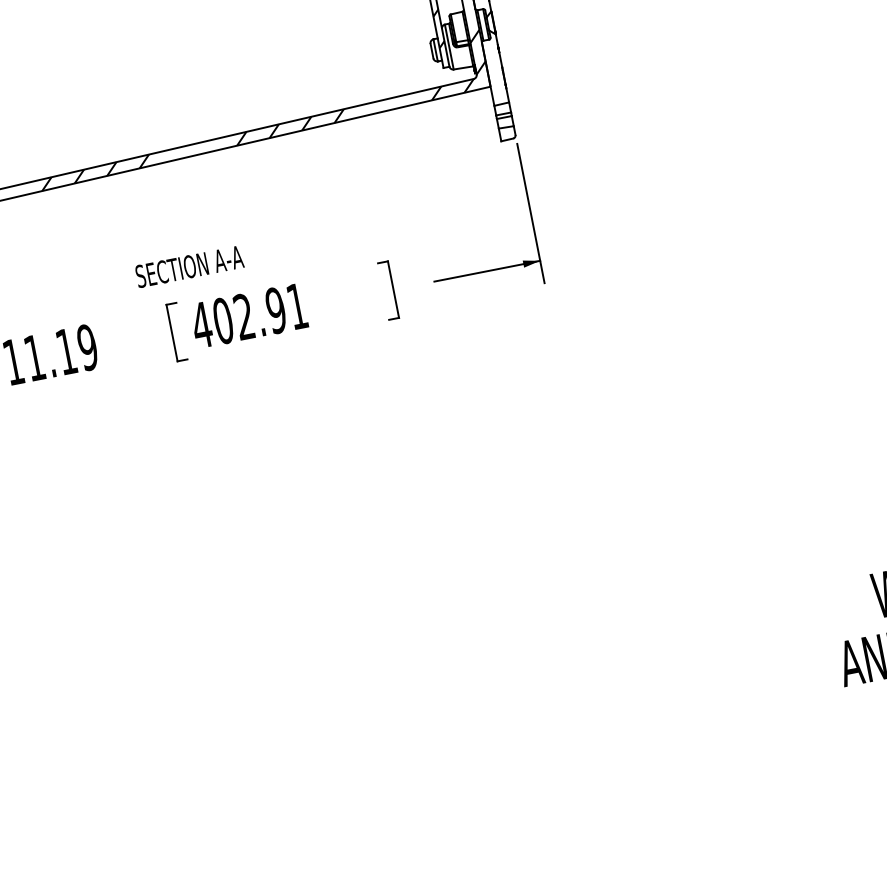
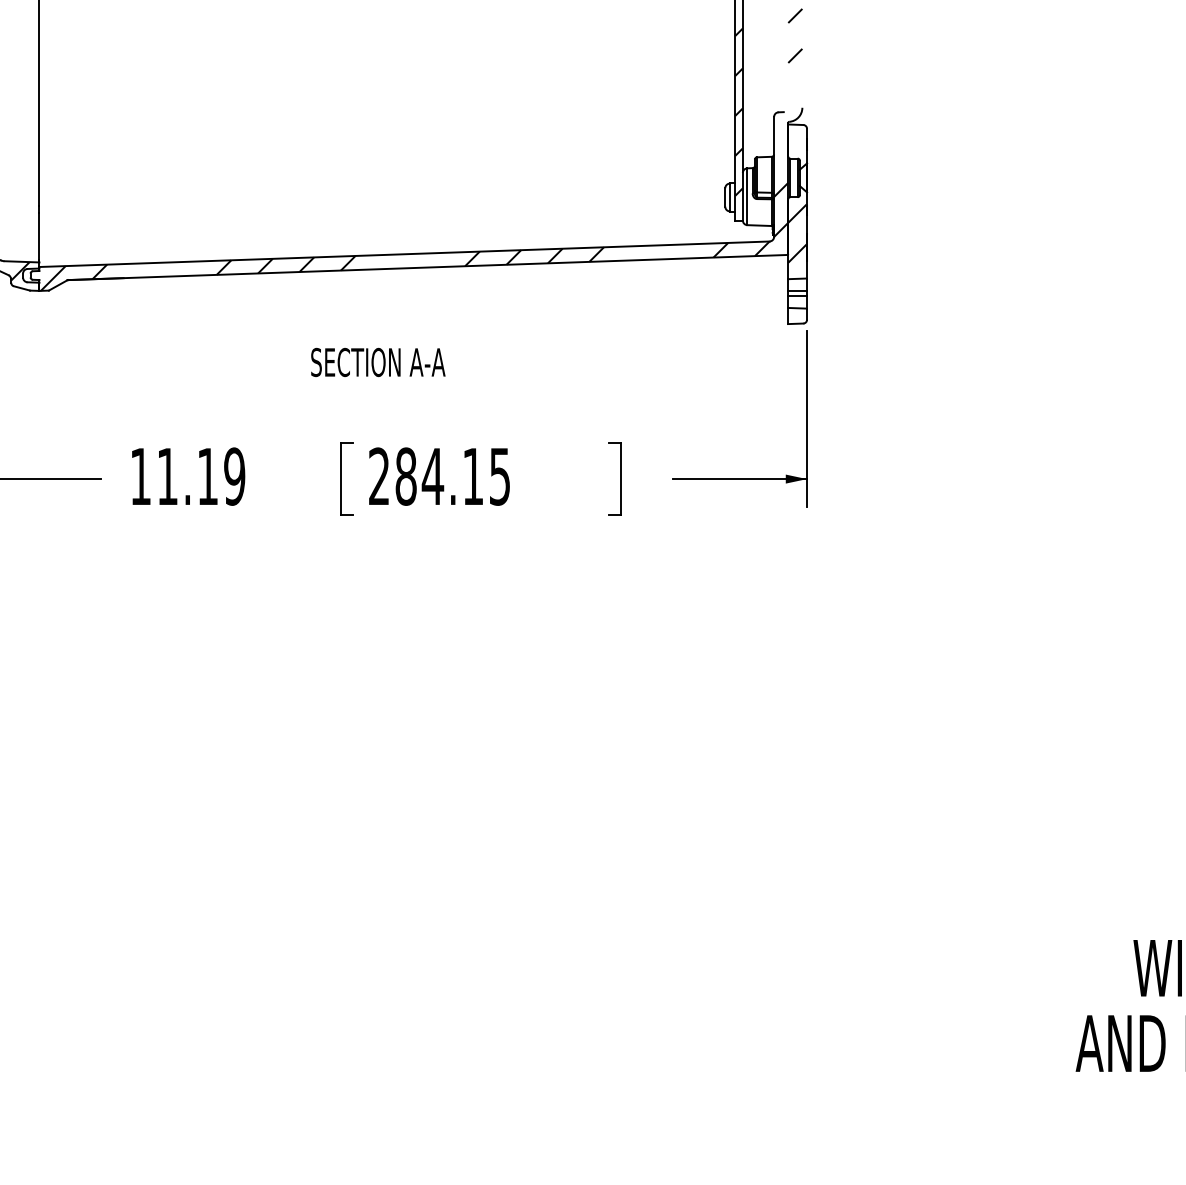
hatch: (494, 68) -> (797, 233), added
text: (189, 266) -> (378, 362), moved
text: (248, 315) -> (438, 476), 402.91 -> 284.15

